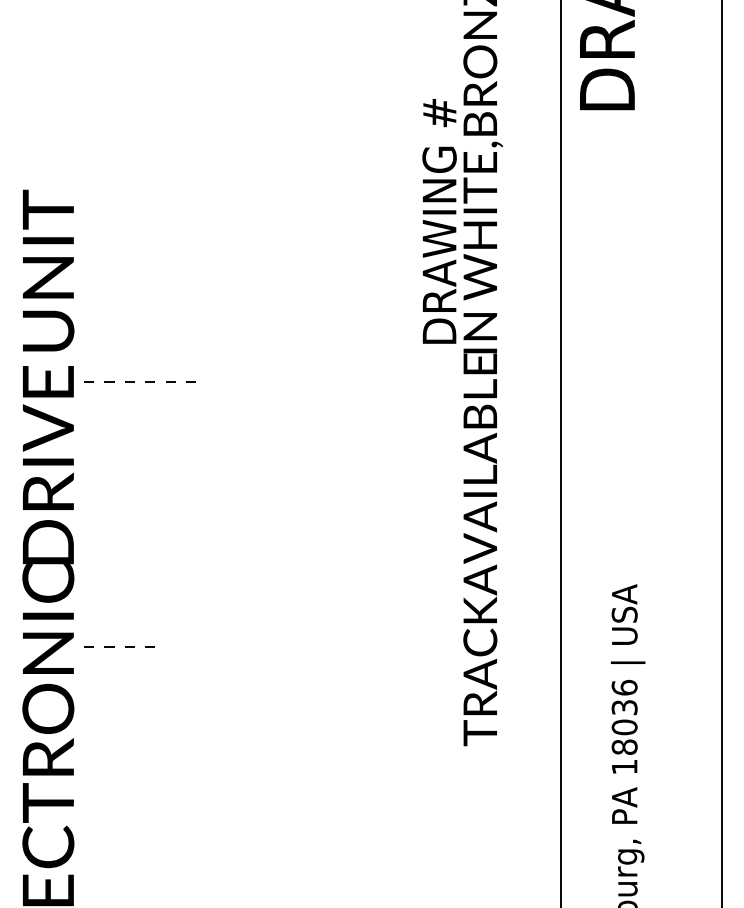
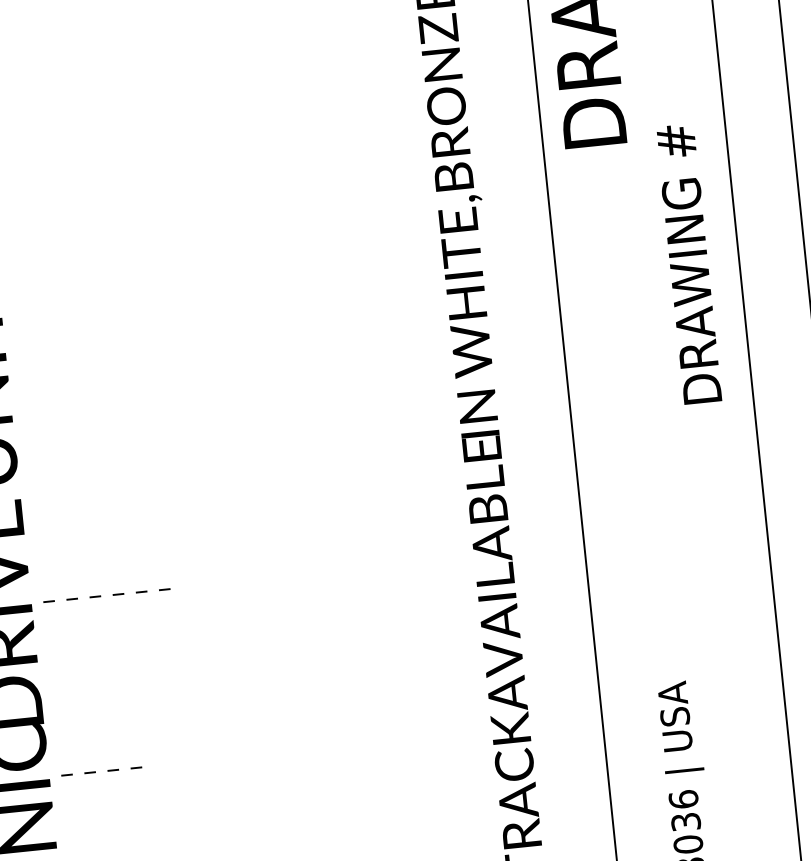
text: (439, 221) -> (688, 264), moved
line: (134, 381) -> (100, 595), moved
line: (114, 646) -> (95, 771), moved

